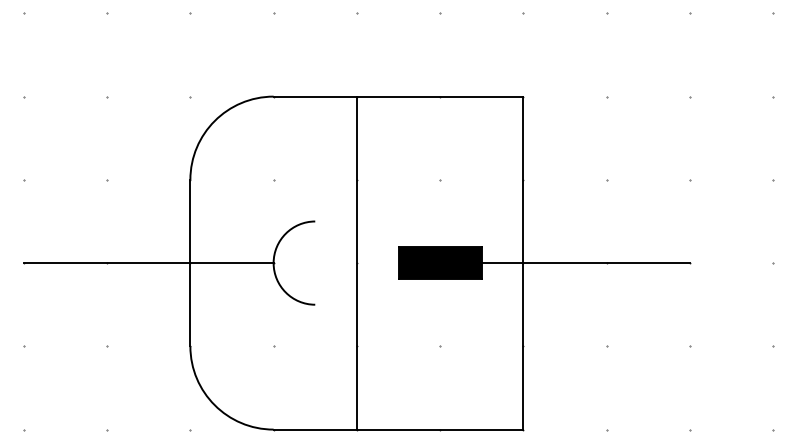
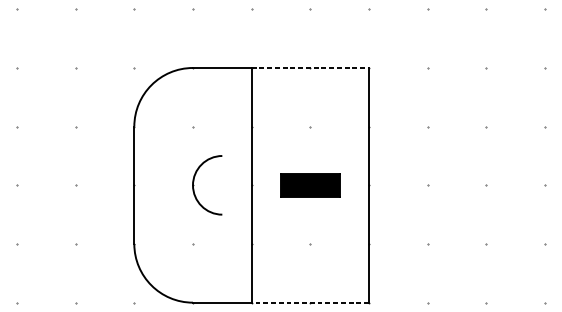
line: (440, 96) -> (310, 67), solid -> dashed
line: (148, 263) -> (104, 185), removed
line: (585, 263) -> (412, 185), removed
line: (439, 429) -> (309, 302), solid -> dashed

